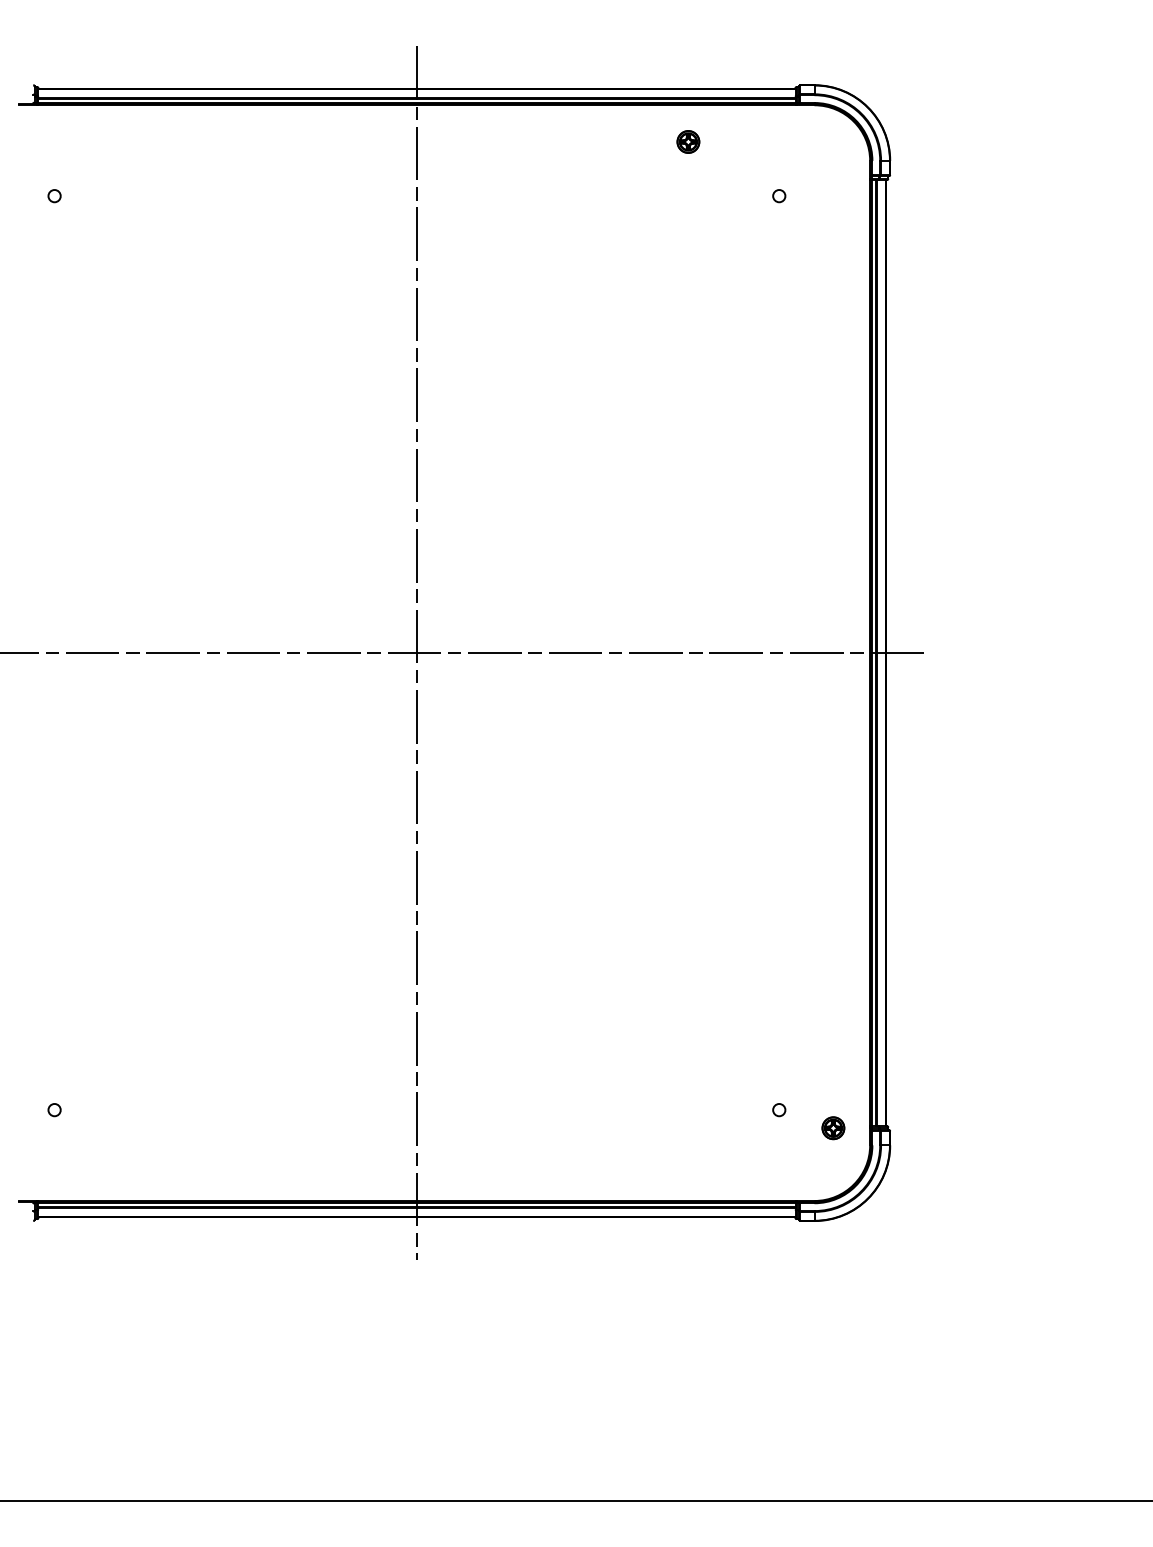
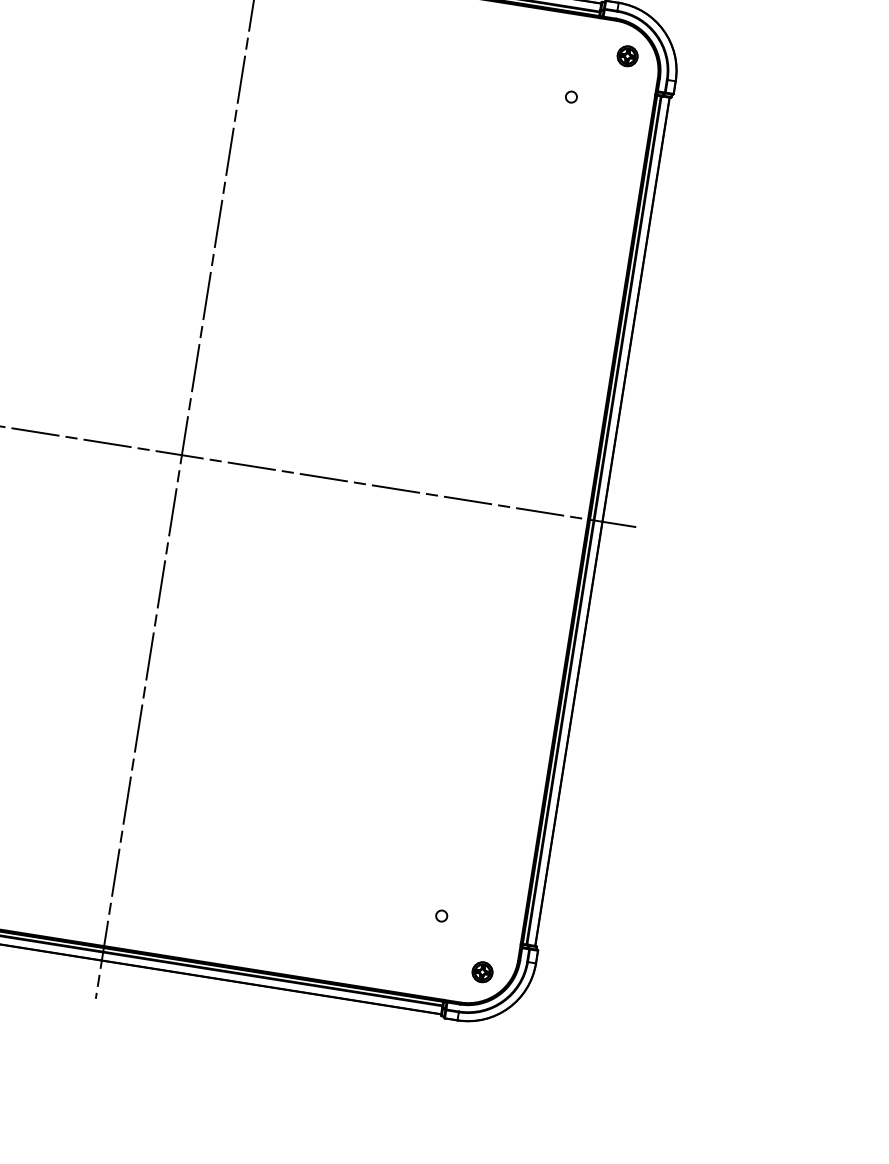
part: (688, 141) -> (627, 55), moved
part: (833, 1128) -> (482, 972), moved

